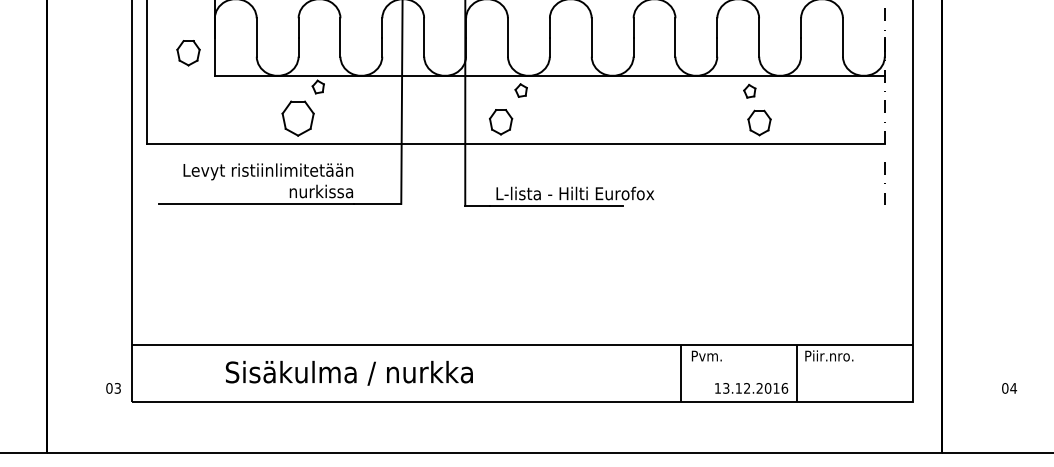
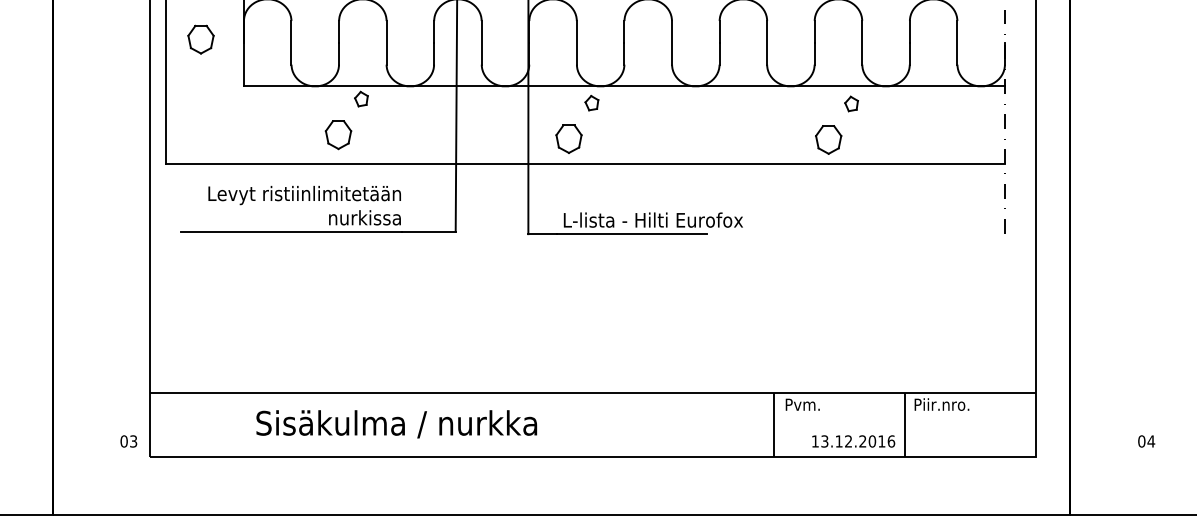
part: (188, 53) -> (200, 39), moved
part: (298, 119) -> (338, 135), size x0.71
part: (759, 122) -> (828, 139), moved

